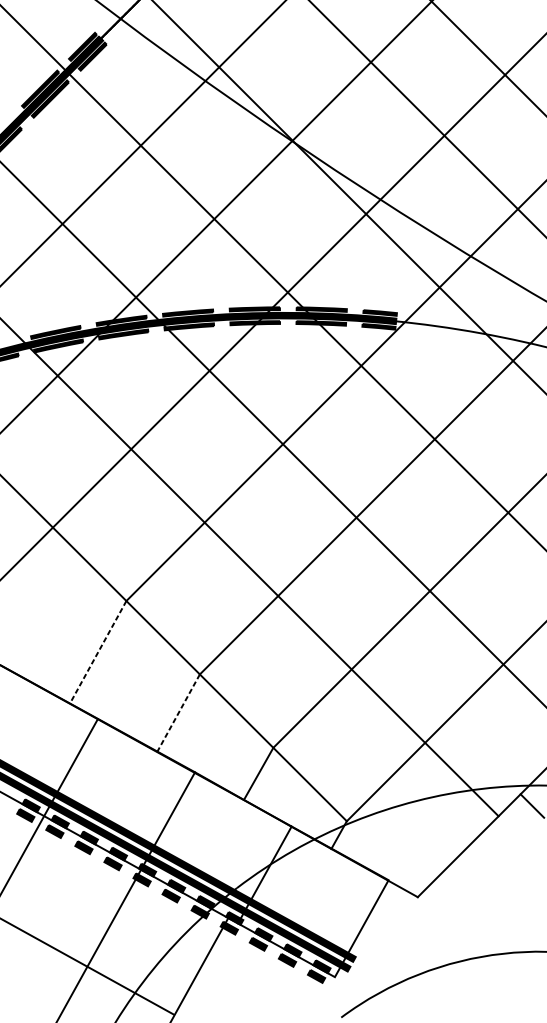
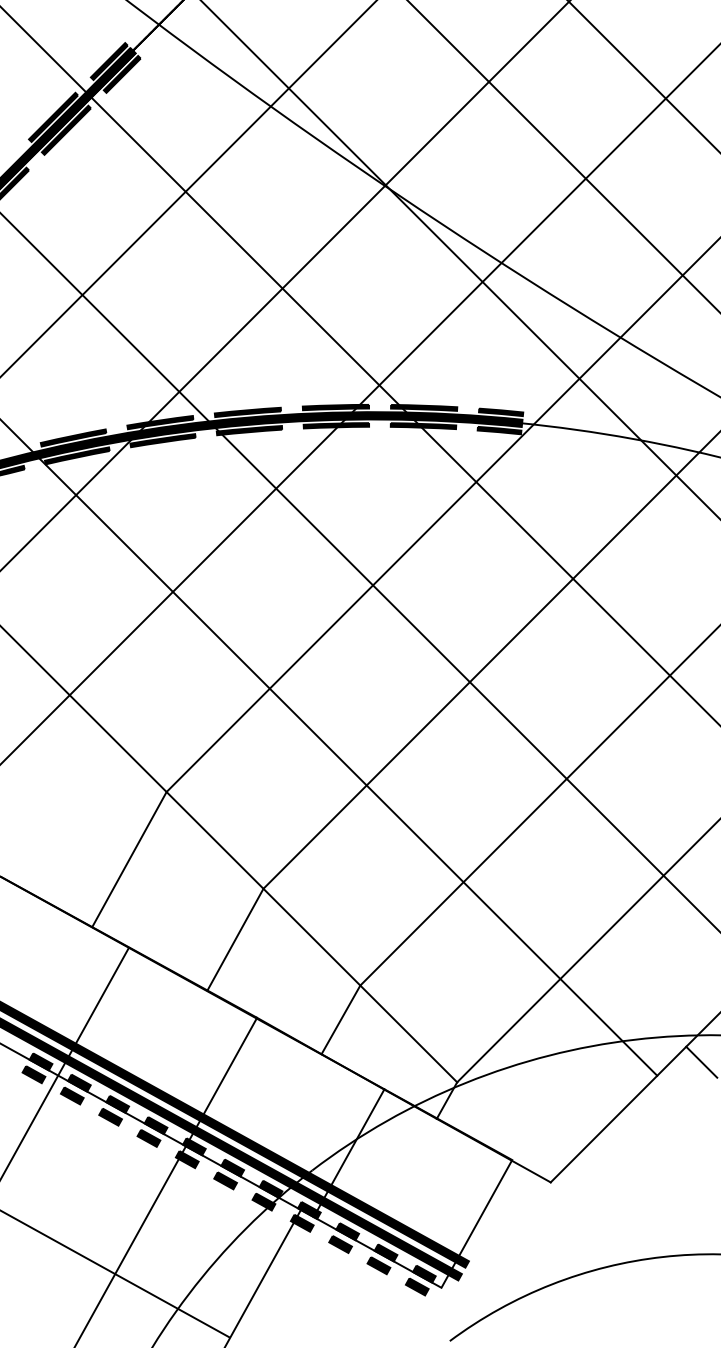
line: (98, 652) -> (129, 859), dashed -> solid
line: (178, 713) -> (235, 940), dashed -> solid

